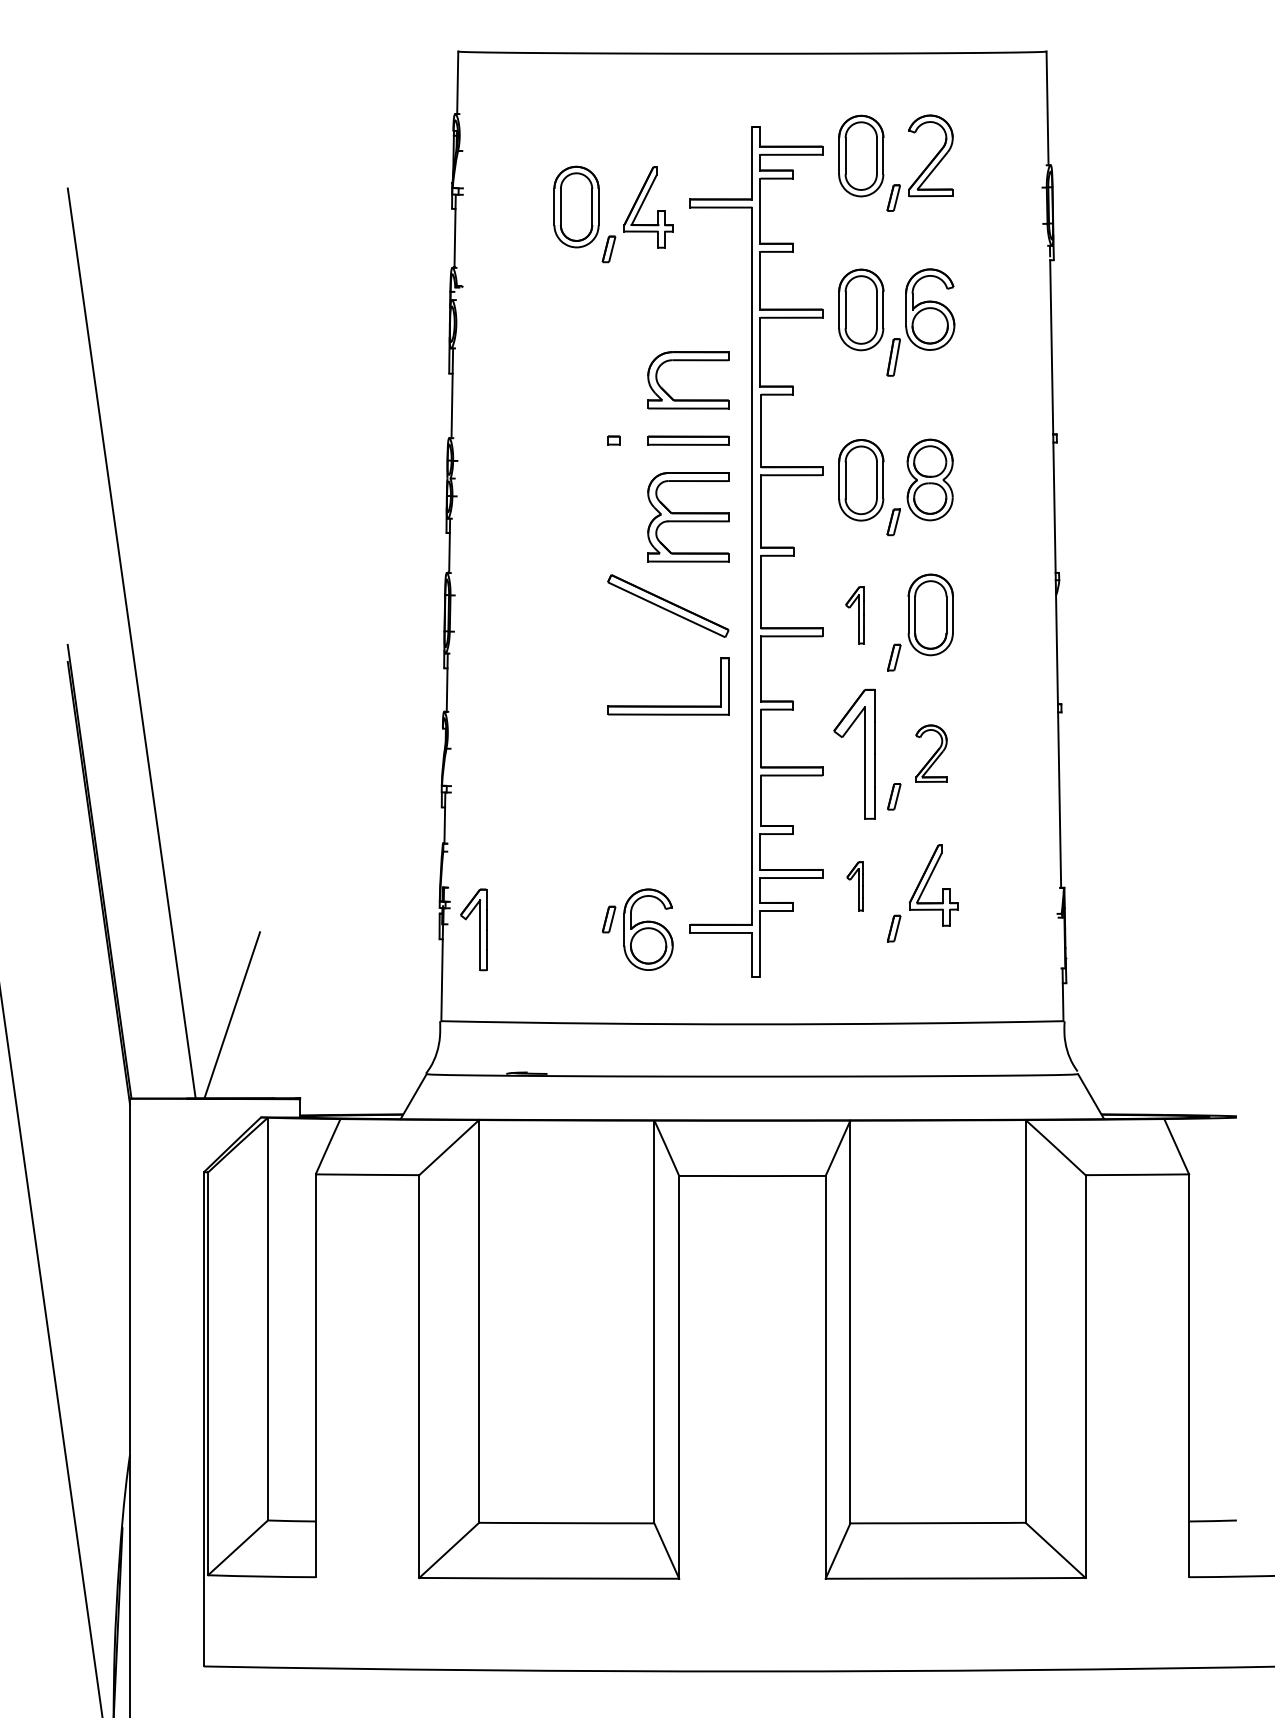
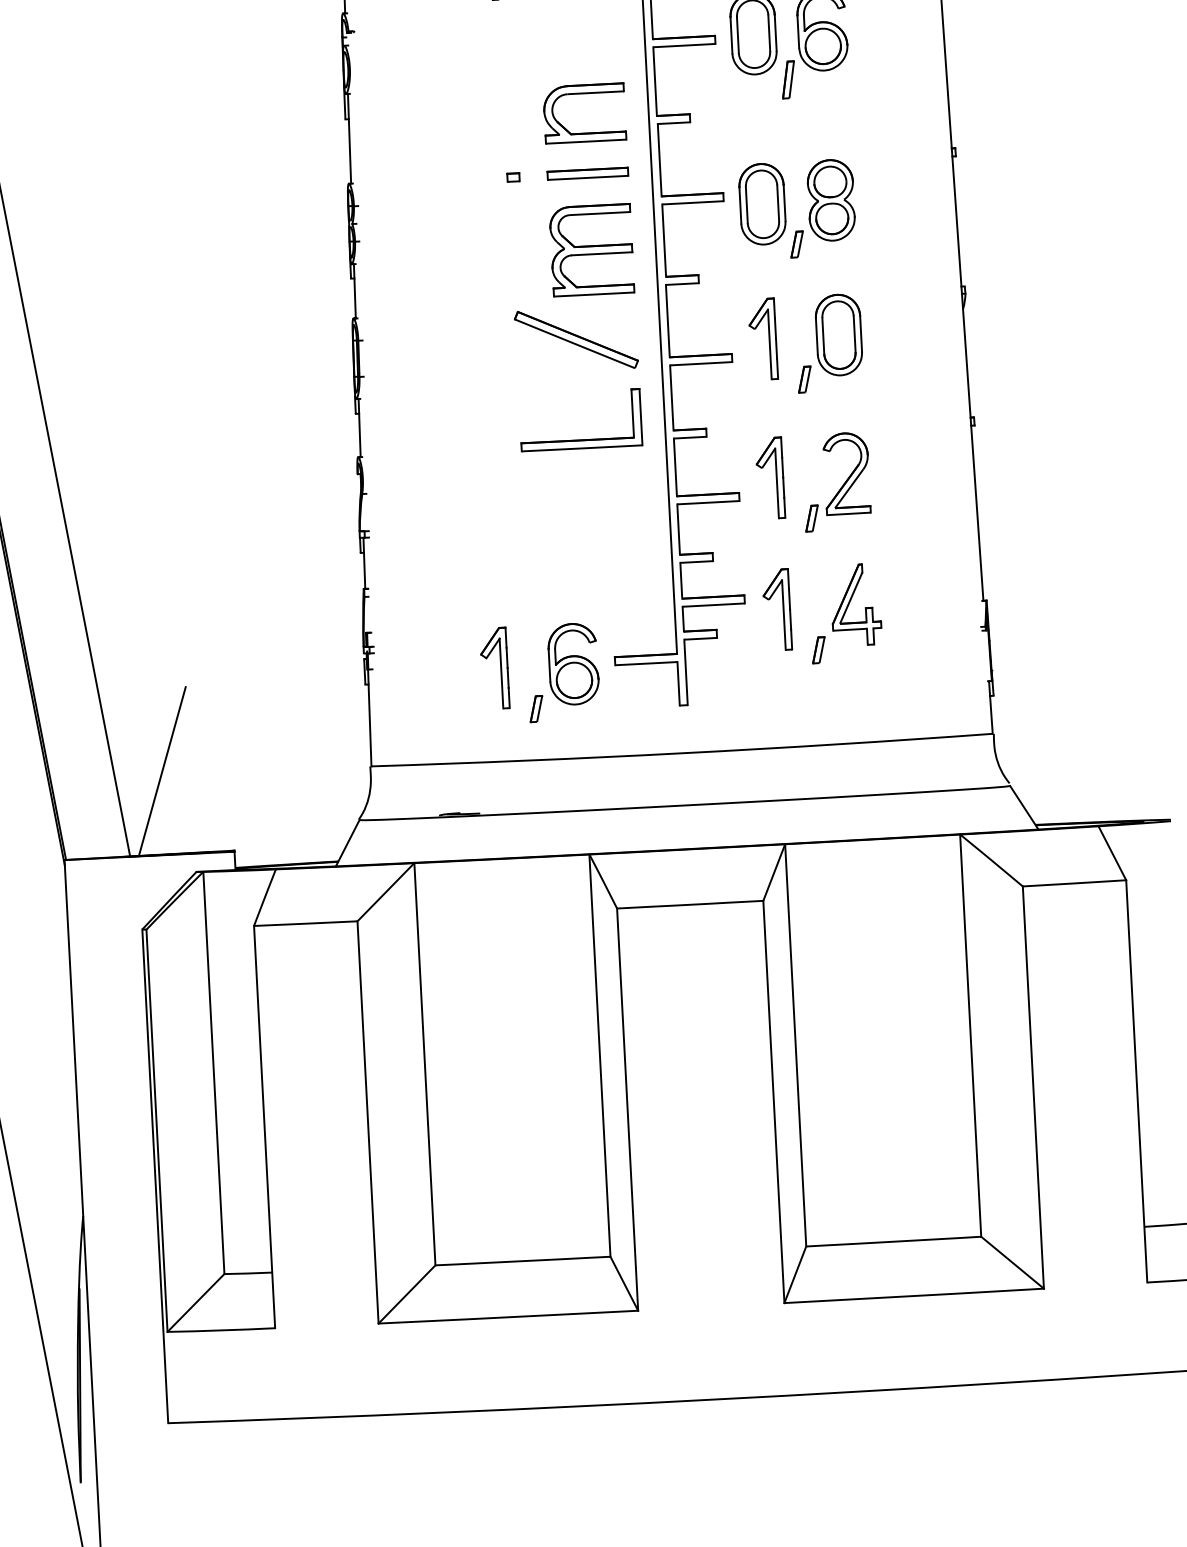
part: (854, 615) -> (762, 339), size x1.43
part: (931, 753) -> (846, 473), size x1.43
part: (854, 754) -> (770, 478), size x0.62
part: (854, 886) -> (776, 610), size x1.67
part: (608, 919) -> (535, 709), moved
part: (473, 929) -> (494, 668), moved

